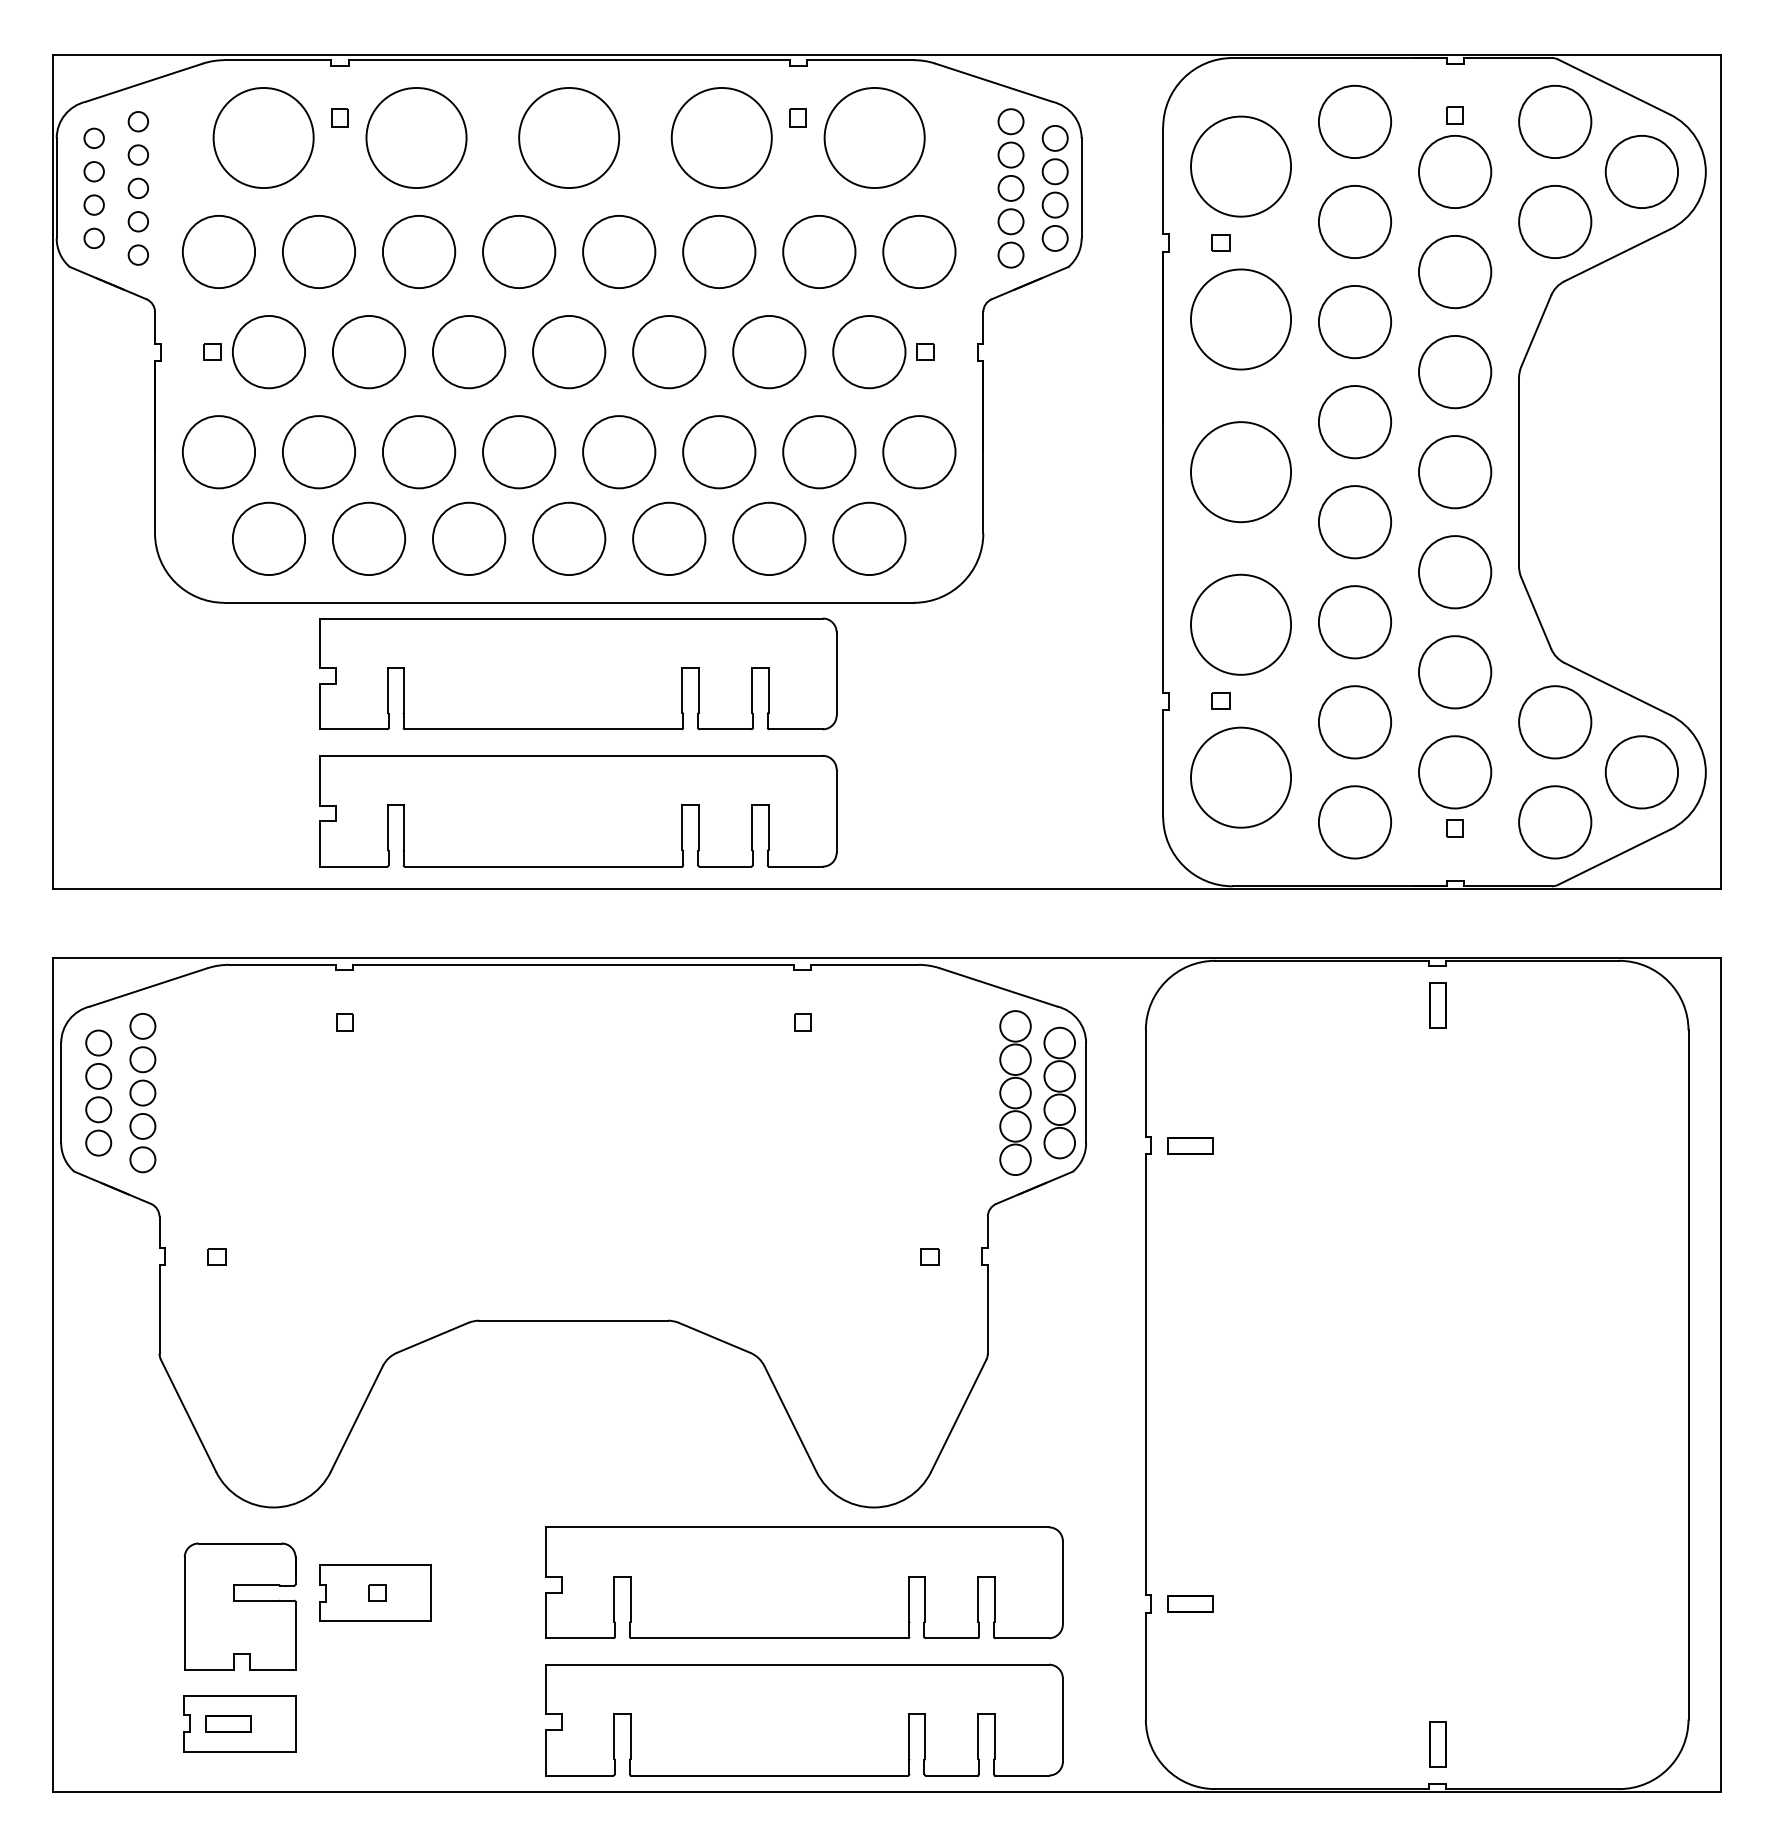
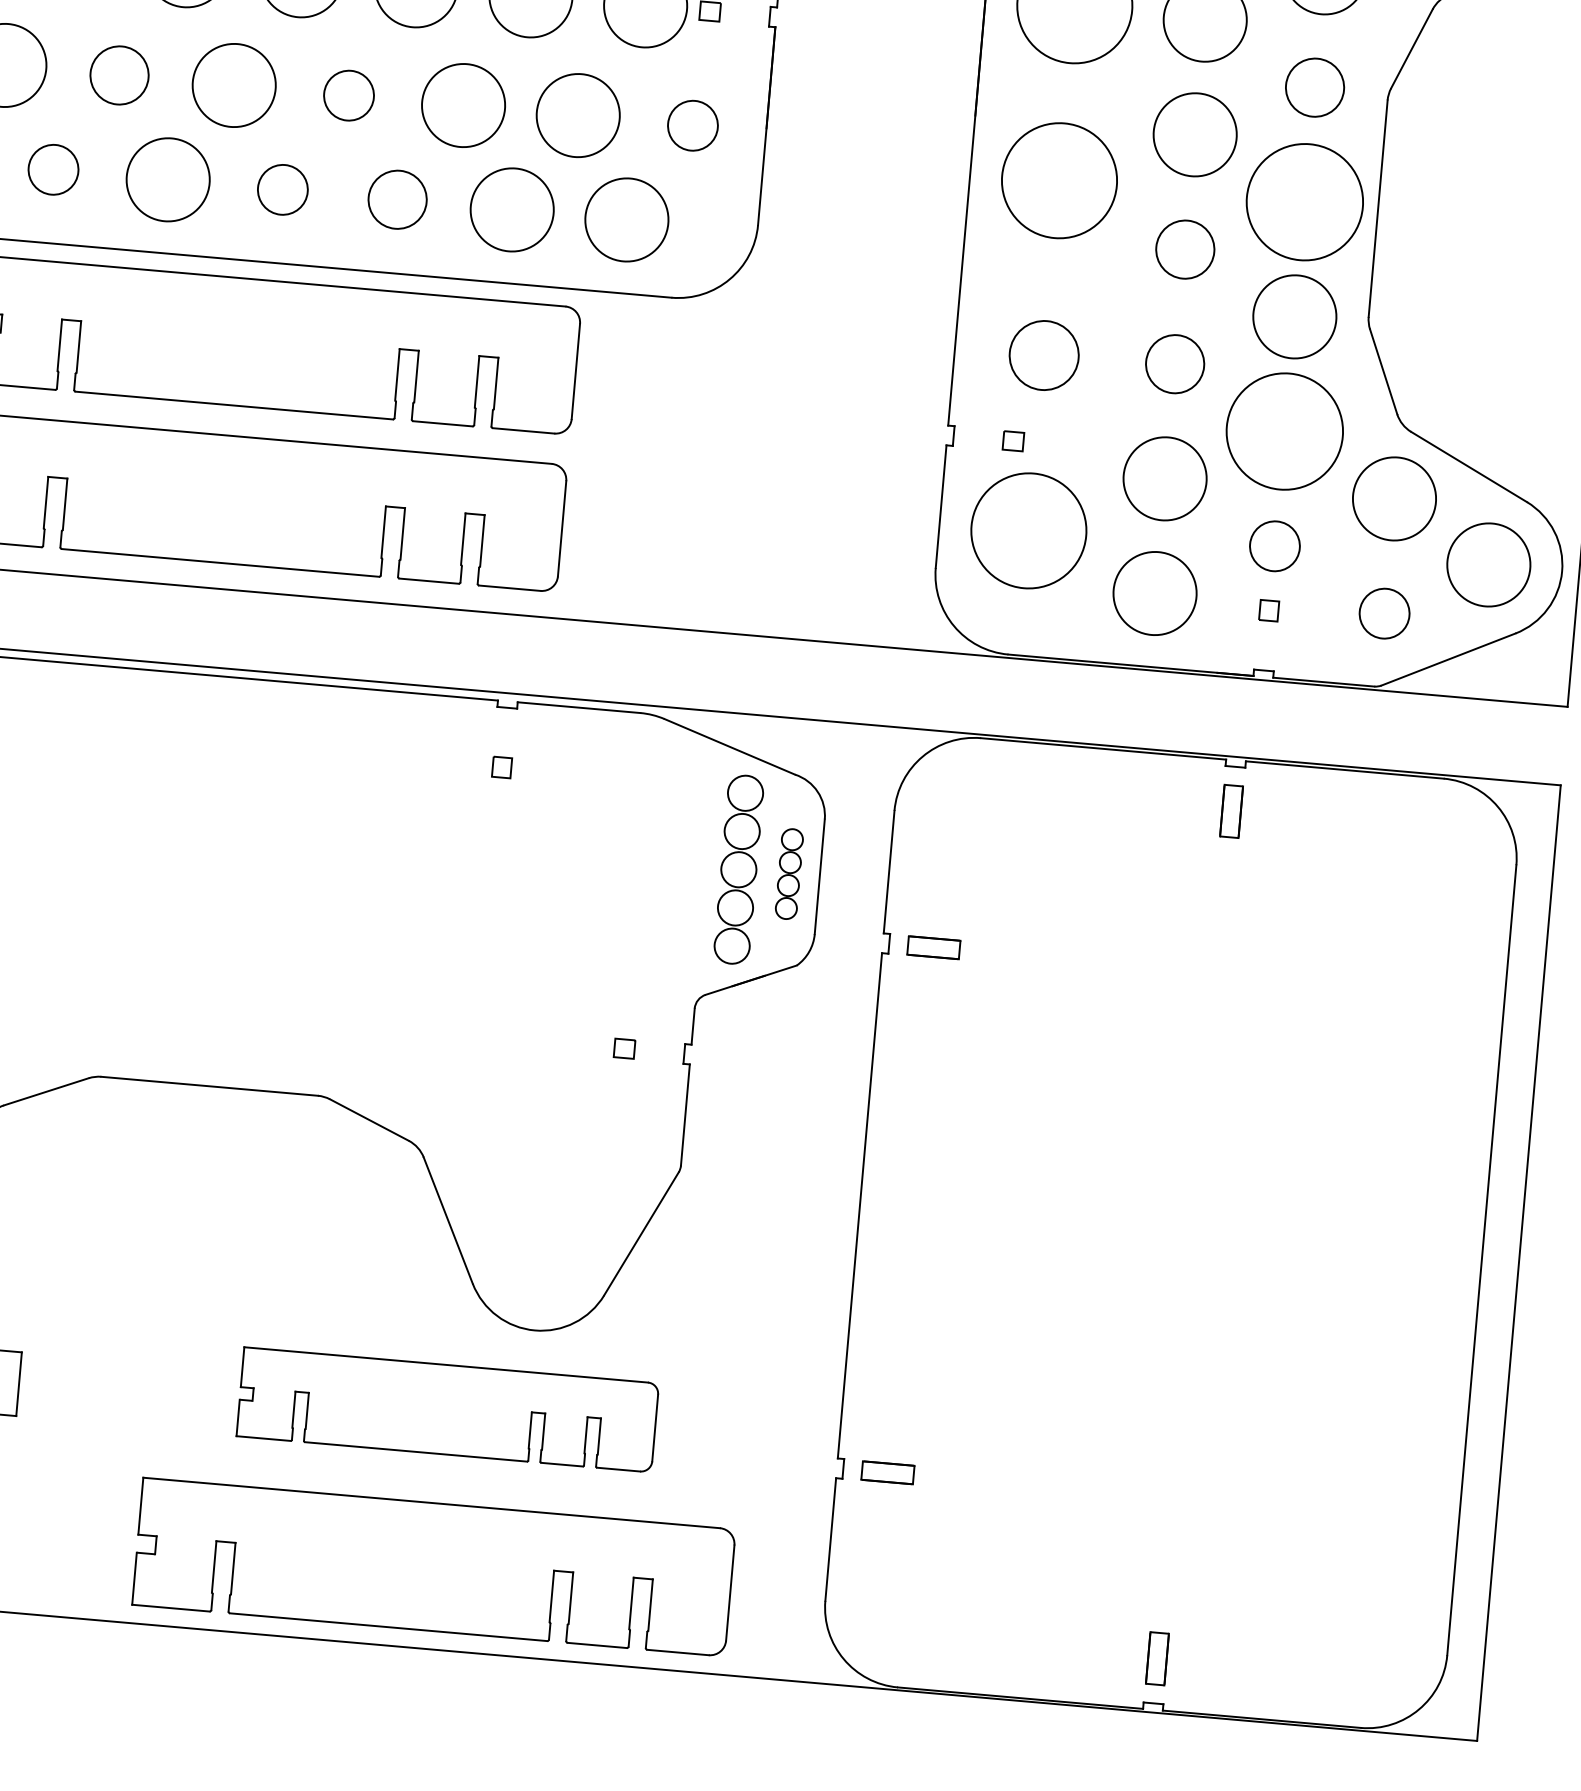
circle: (1455, 372) -> (1315, 88), size x0.7
circle: (418, 452) -> (118, 75), size x0.7
circle: (619, 452) -> (349, 95), size x0.6
circle: (919, 452) -> (693, 125), size x0.6
circle: (1455, 472) -> (1305, 202), size x1.4
circle: (1355, 522) -> (1185, 249), size x0.7
circle: (368, 538) -> (52, 169), size x0.6
circle: (569, 538) -> (283, 189), size x0.6
circle: (669, 538) -> (397, 199), size x0.7
circle: (1354, 622) -> (1174, 364), size x0.7
circle: (1240, 624) -> (1043, 355), size x0.6
circle: (1455, 672) -> (1285, 431), size x1.4
circle: (1455, 772) -> (1275, 546), size x0.6
circle: (1555, 822) -> (1384, 613), size x0.6
part: (1059, 1092) -> (789, 873), size x0.6
part: (804, 1582) -> (447, 1409), size x0.7

